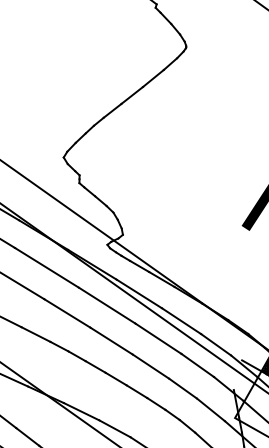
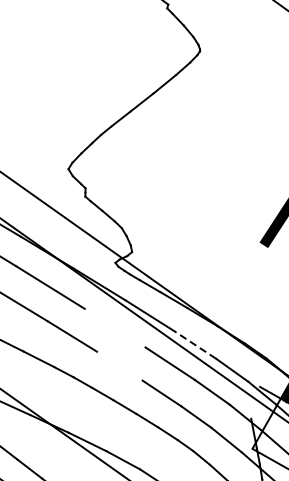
line: (106, 305) -> (114, 328), removed
line: (181, 320) -> (194, 344), solid -> dashed
line: (111, 340) -> (119, 365), removed

